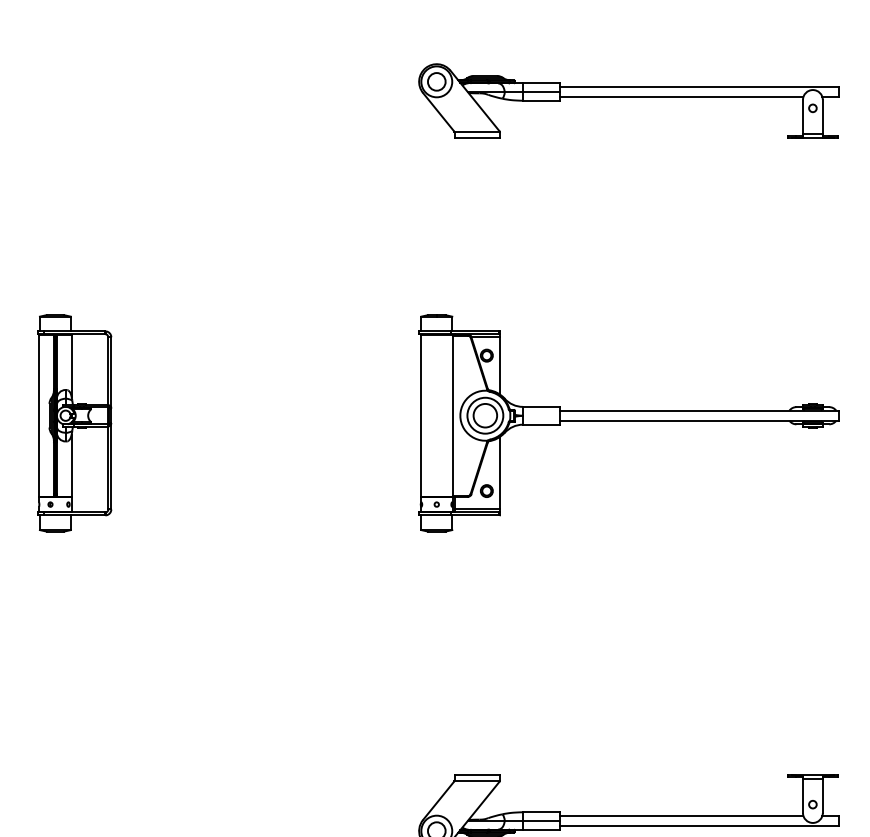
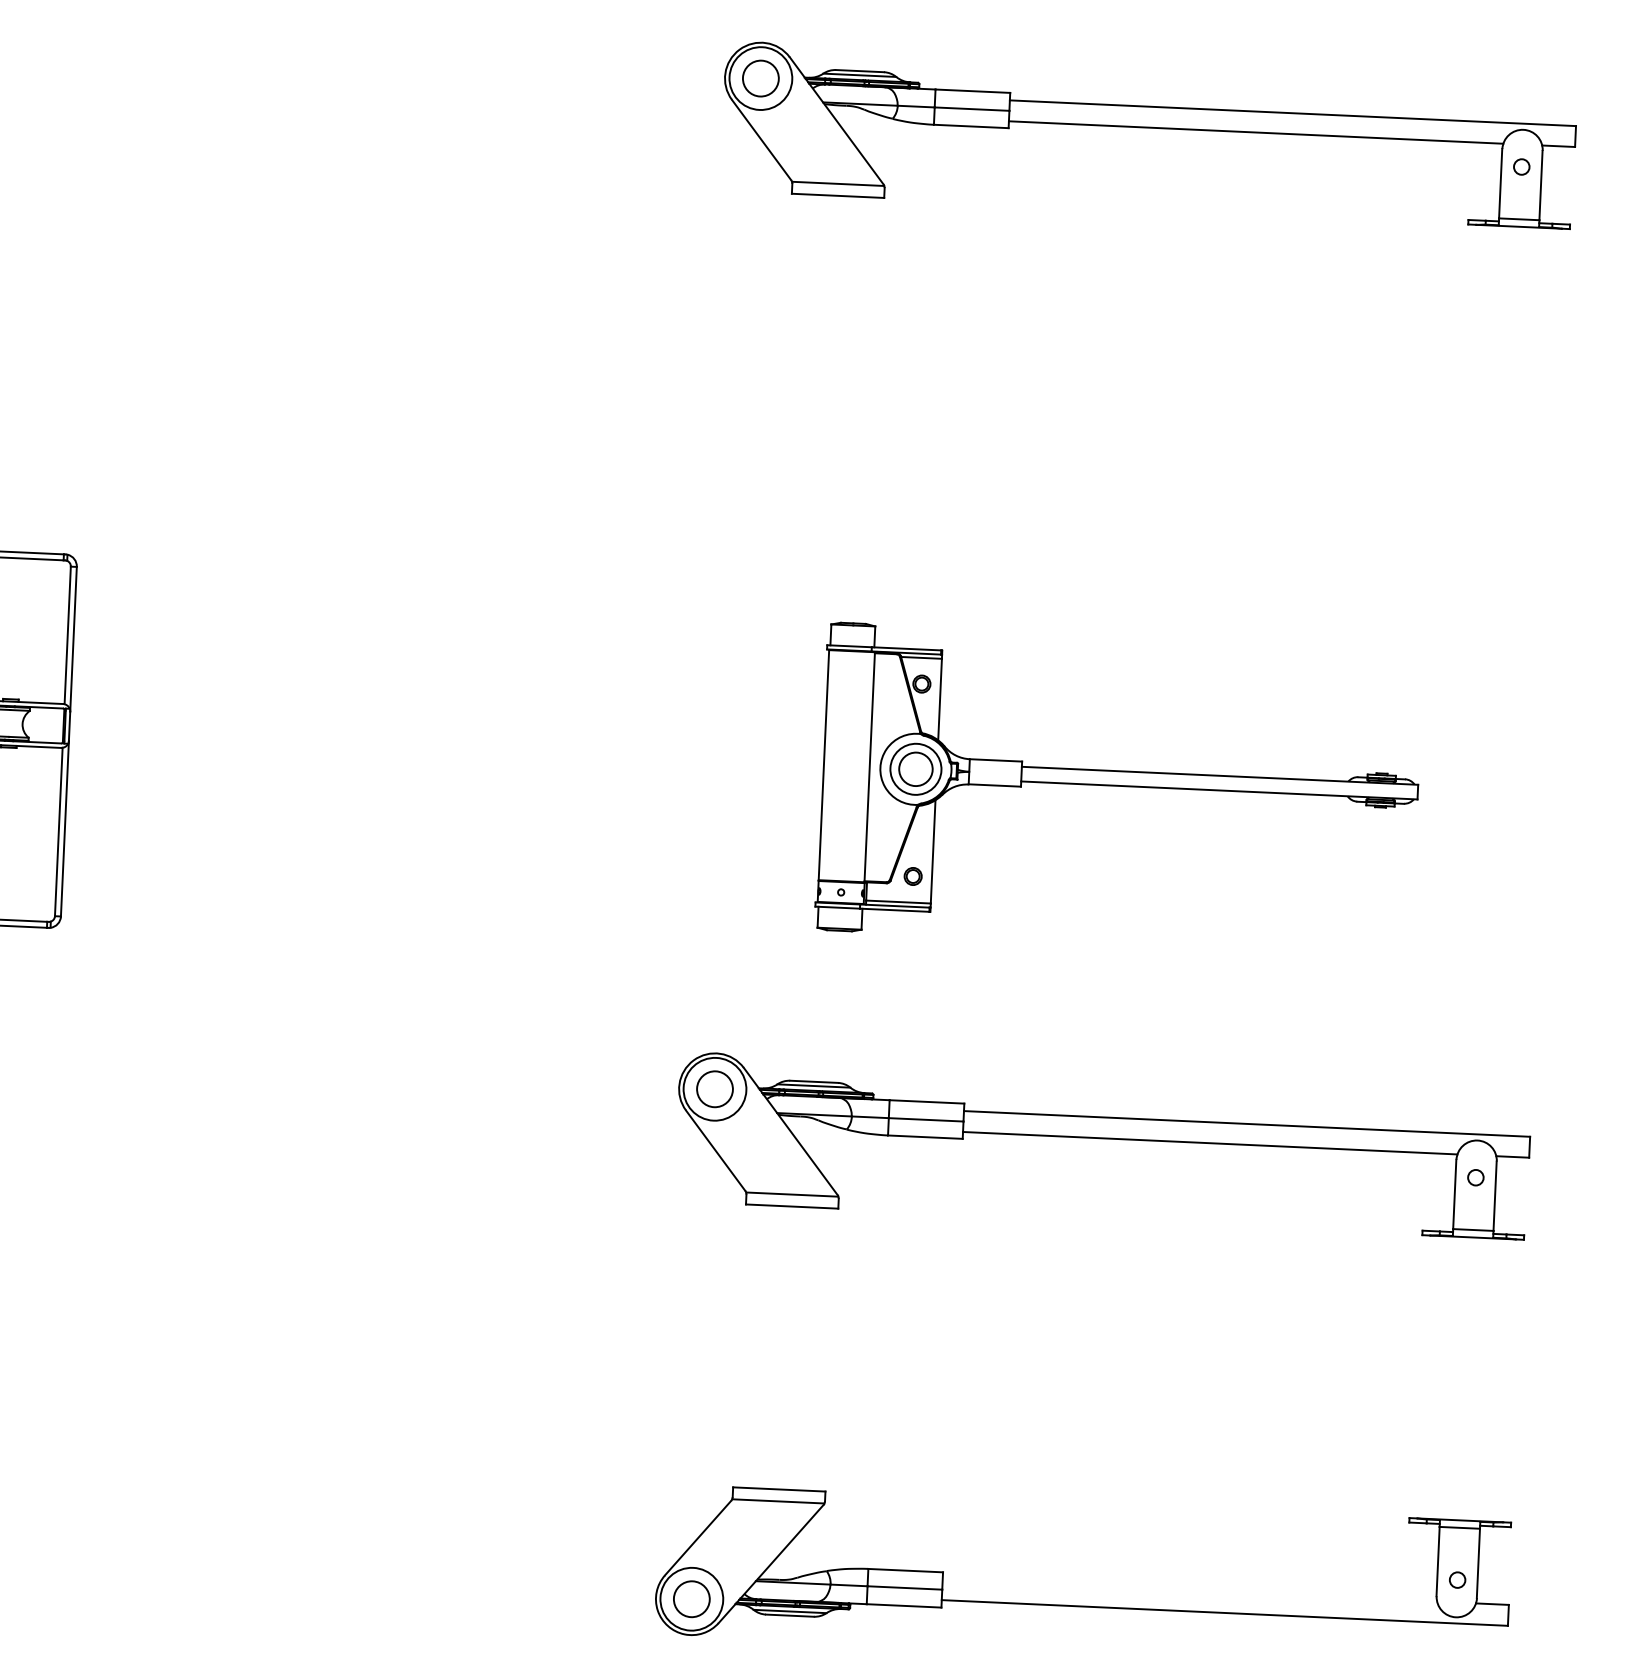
part: (628, 423) -> (1118, 789), size x0.7
part: (628, 598) -> (1102, 1144), added
line: (681, 815) -> (1189, 1590), removed

